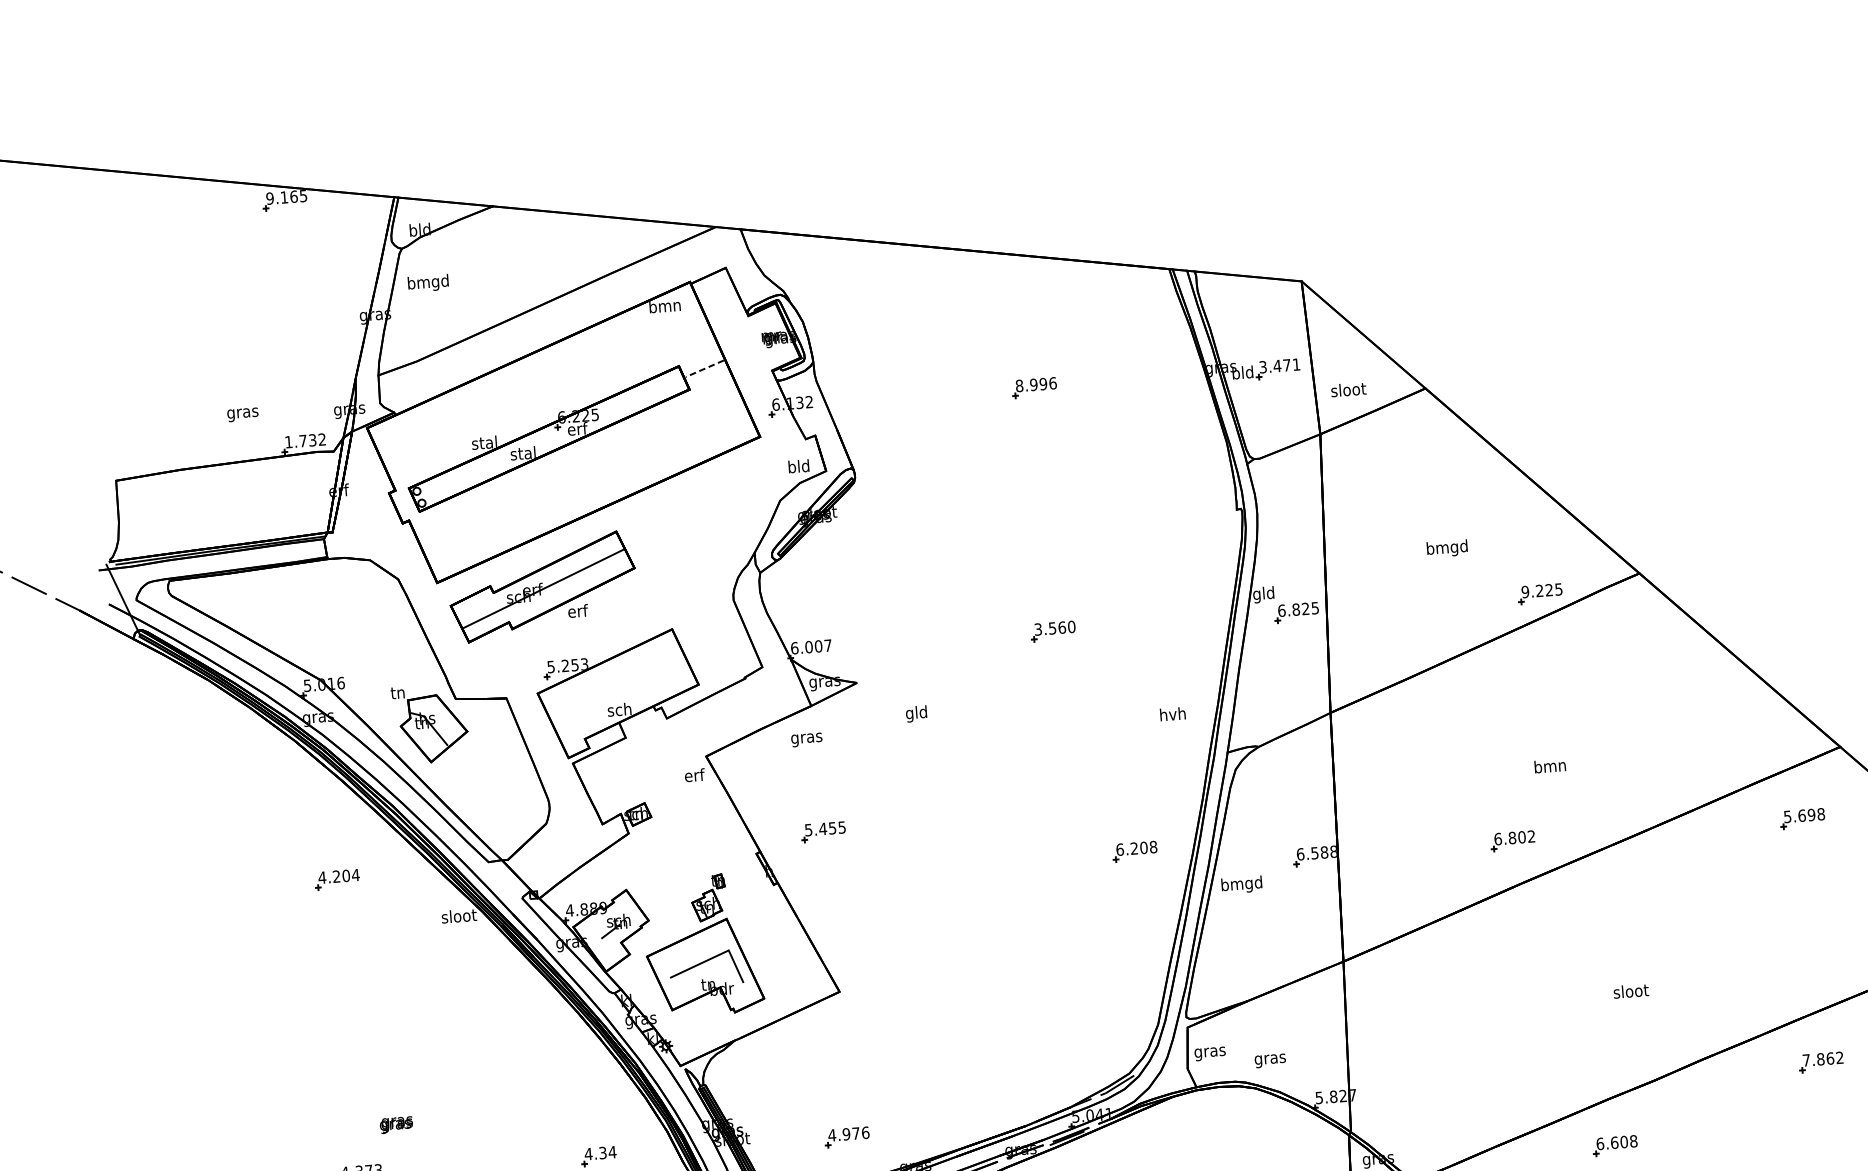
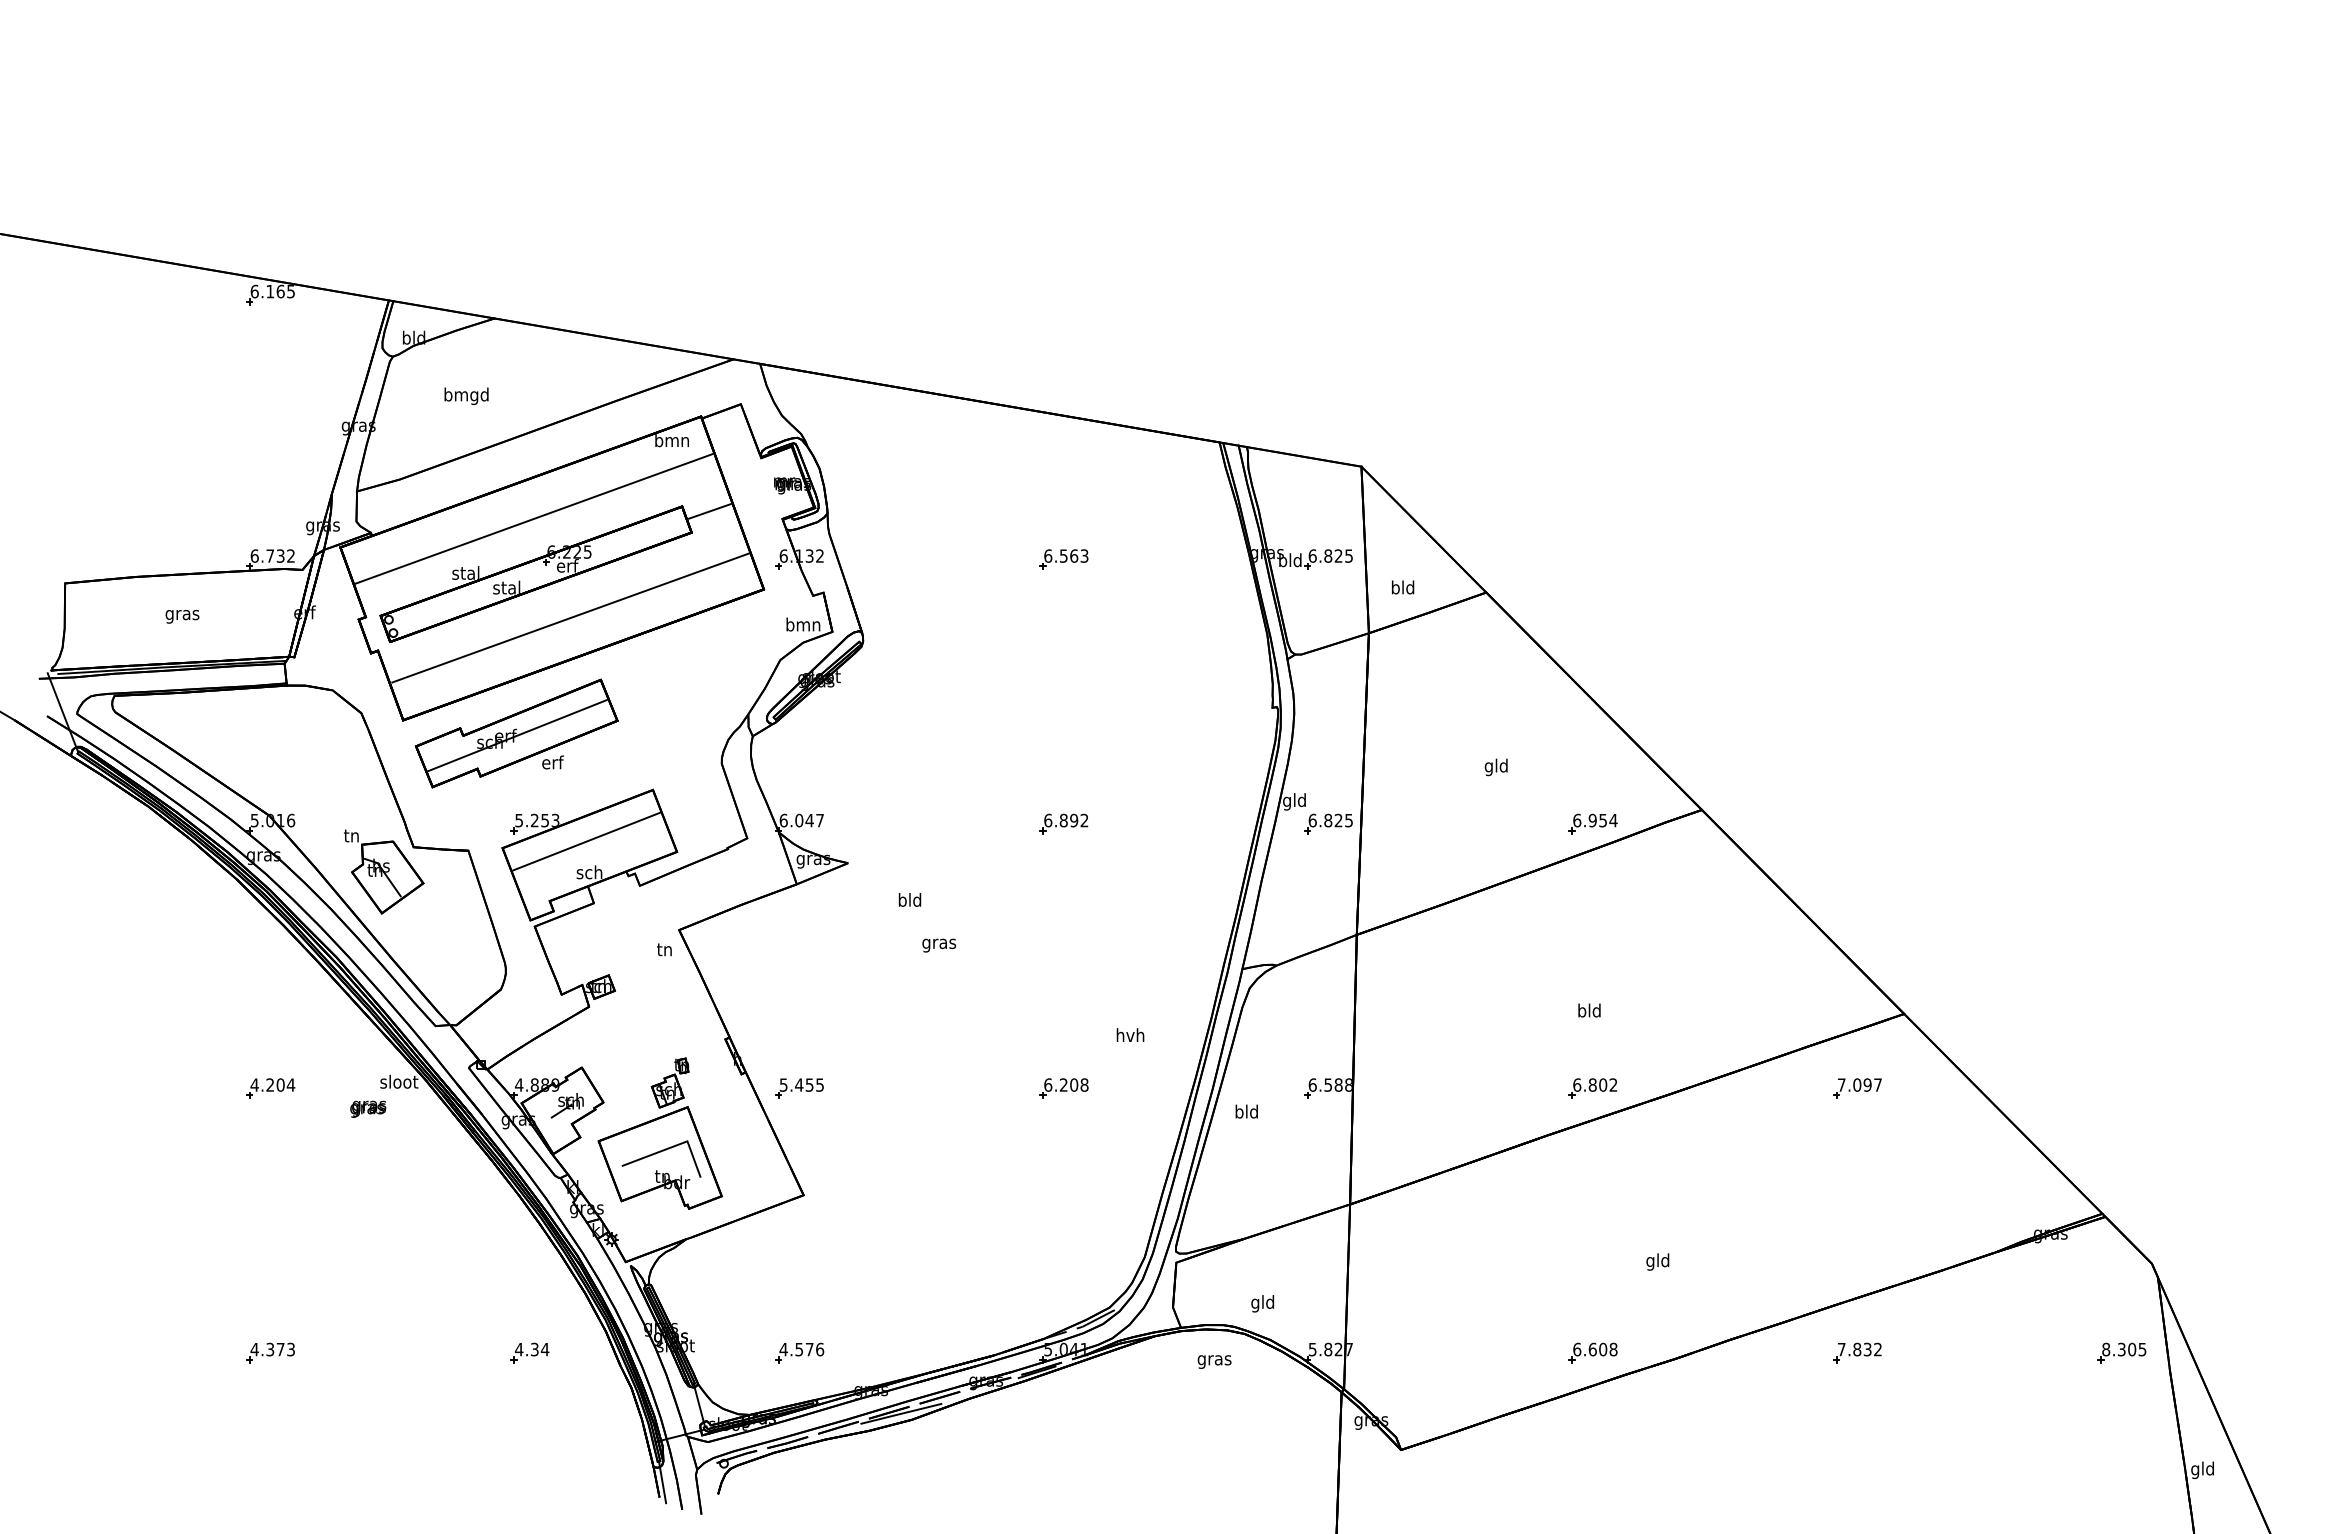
text: (269, 198) -> (254, 291), 9.165 -> 6.165
text: (428, 282) -> (466, 395), moved
text: (1279, 365) -> (1330, 555), 3.471 -> 6.825
line: (704, 368) -> (709, 511), dashed -> solid
text: (1036, 384) -> (1066, 555), 8.996 -> 6.563
line: (542, 387) -> (533, 518), added
text: (1348, 389) -> (1403, 587), sloot -> bld
text: (242, 414) -> (182, 616), moved
text: (288, 441) -> (254, 555), 1.732 -> 6.732
text: (799, 466) -> (803, 624), bld -> bmn
line: (583, 476) -> (570, 617), added
text: (1447, 548) -> (1496, 767), bmgd -> gld
text: (1542, 590) -> (1595, 820), 9.225 -> 6.954
text: (1055, 628) -> (1066, 820), 3.560 -> 6.892
text: (818, 646) -> (809, 820), 6.007 -> 6.047
line: (614, 681) -> (586, 841), added
text: (1172, 713) -> (1130, 1034), moved
text: (909, 714) -> (902, 901), gld -> bld
text: (807, 739) -> (939, 945), moved
text: (1550, 766) -> (1589, 1010), bmn -> bld
text: (694, 775) -> (665, 949), erf -> tn
text: (1804, 815) -> (1859, 1084), 5.698 -> 7.097
part: (823, 832) -> (799, 1088), moved
part: (1512, 841) -> (1592, 1088), moved
part: (1134, 851) -> (1063, 1088), moved
part: (337, 879) -> (270, 1088), moved
text: (1241, 885) -> (1246, 1113), bmgd -> bld
text: (1631, 992) -> (1658, 1261), sloot -> gld
text: (1210, 1053) -> (1214, 1361), moved
text: (1830, 1058) -> (1867, 1349), 7.862 -> 7.832
text: (1269, 1059) -> (1262, 1303), gras -> gld
text: (396, 1124) -> (368, 1108), moved
text: (846, 1133) -> (799, 1348), 4.976 -> 4.576
part: (1614, 1145) -> (1592, 1352), moved

